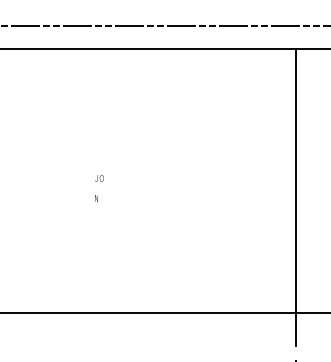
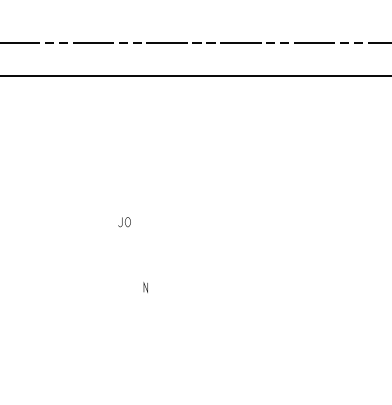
part: (99, 178) -> (124, 222), moved
line: (96, 198) -> (145, 287), moved

